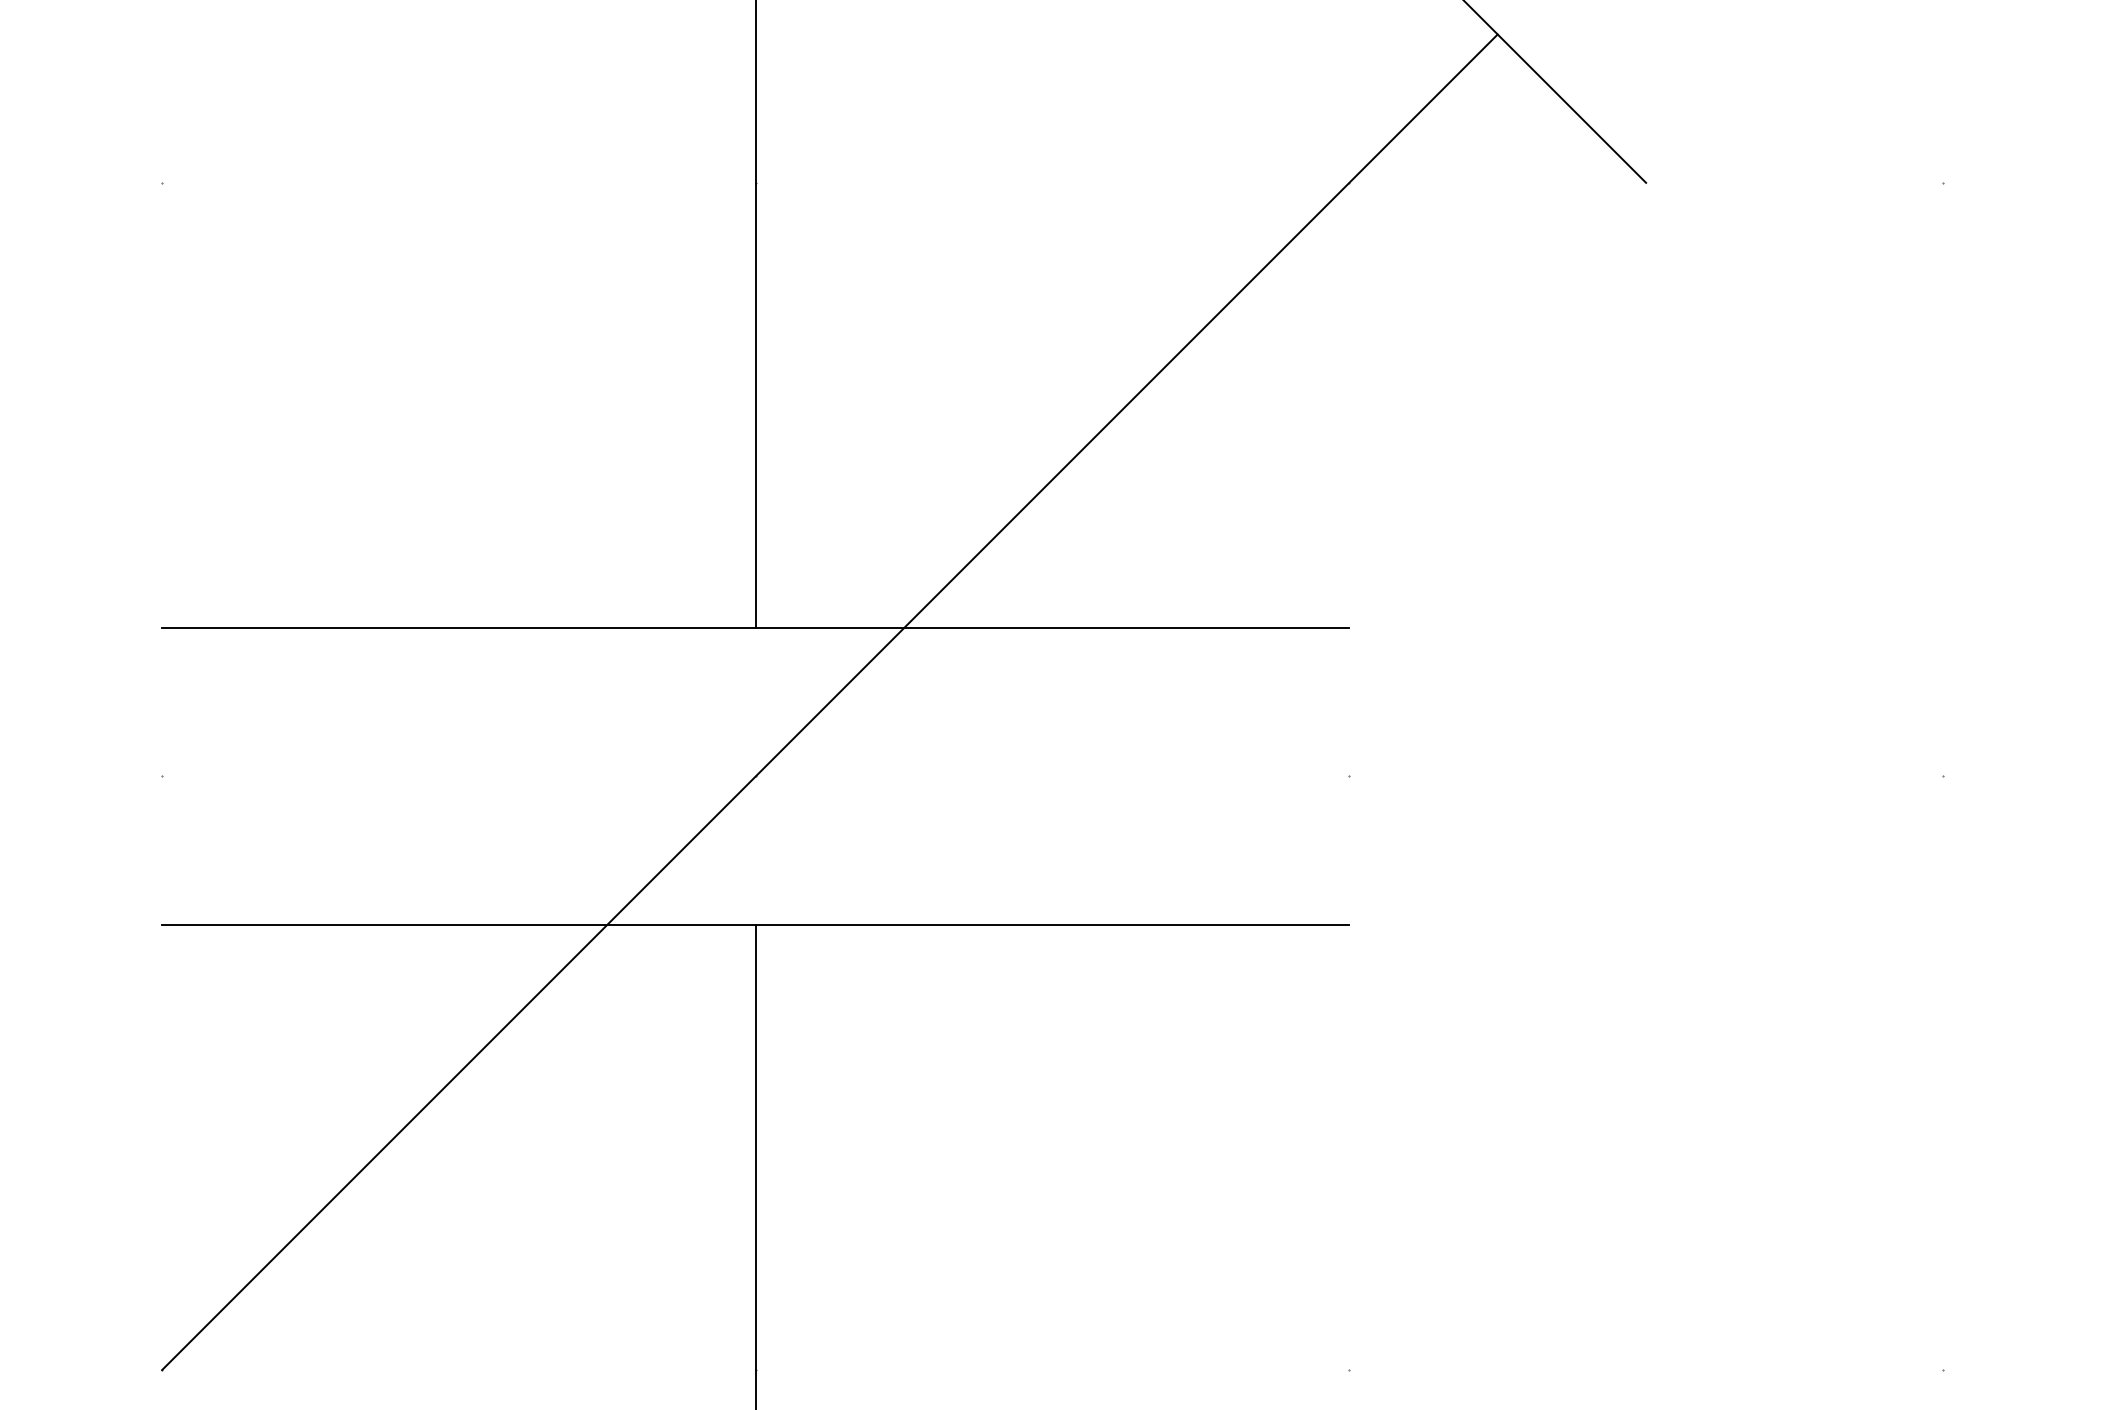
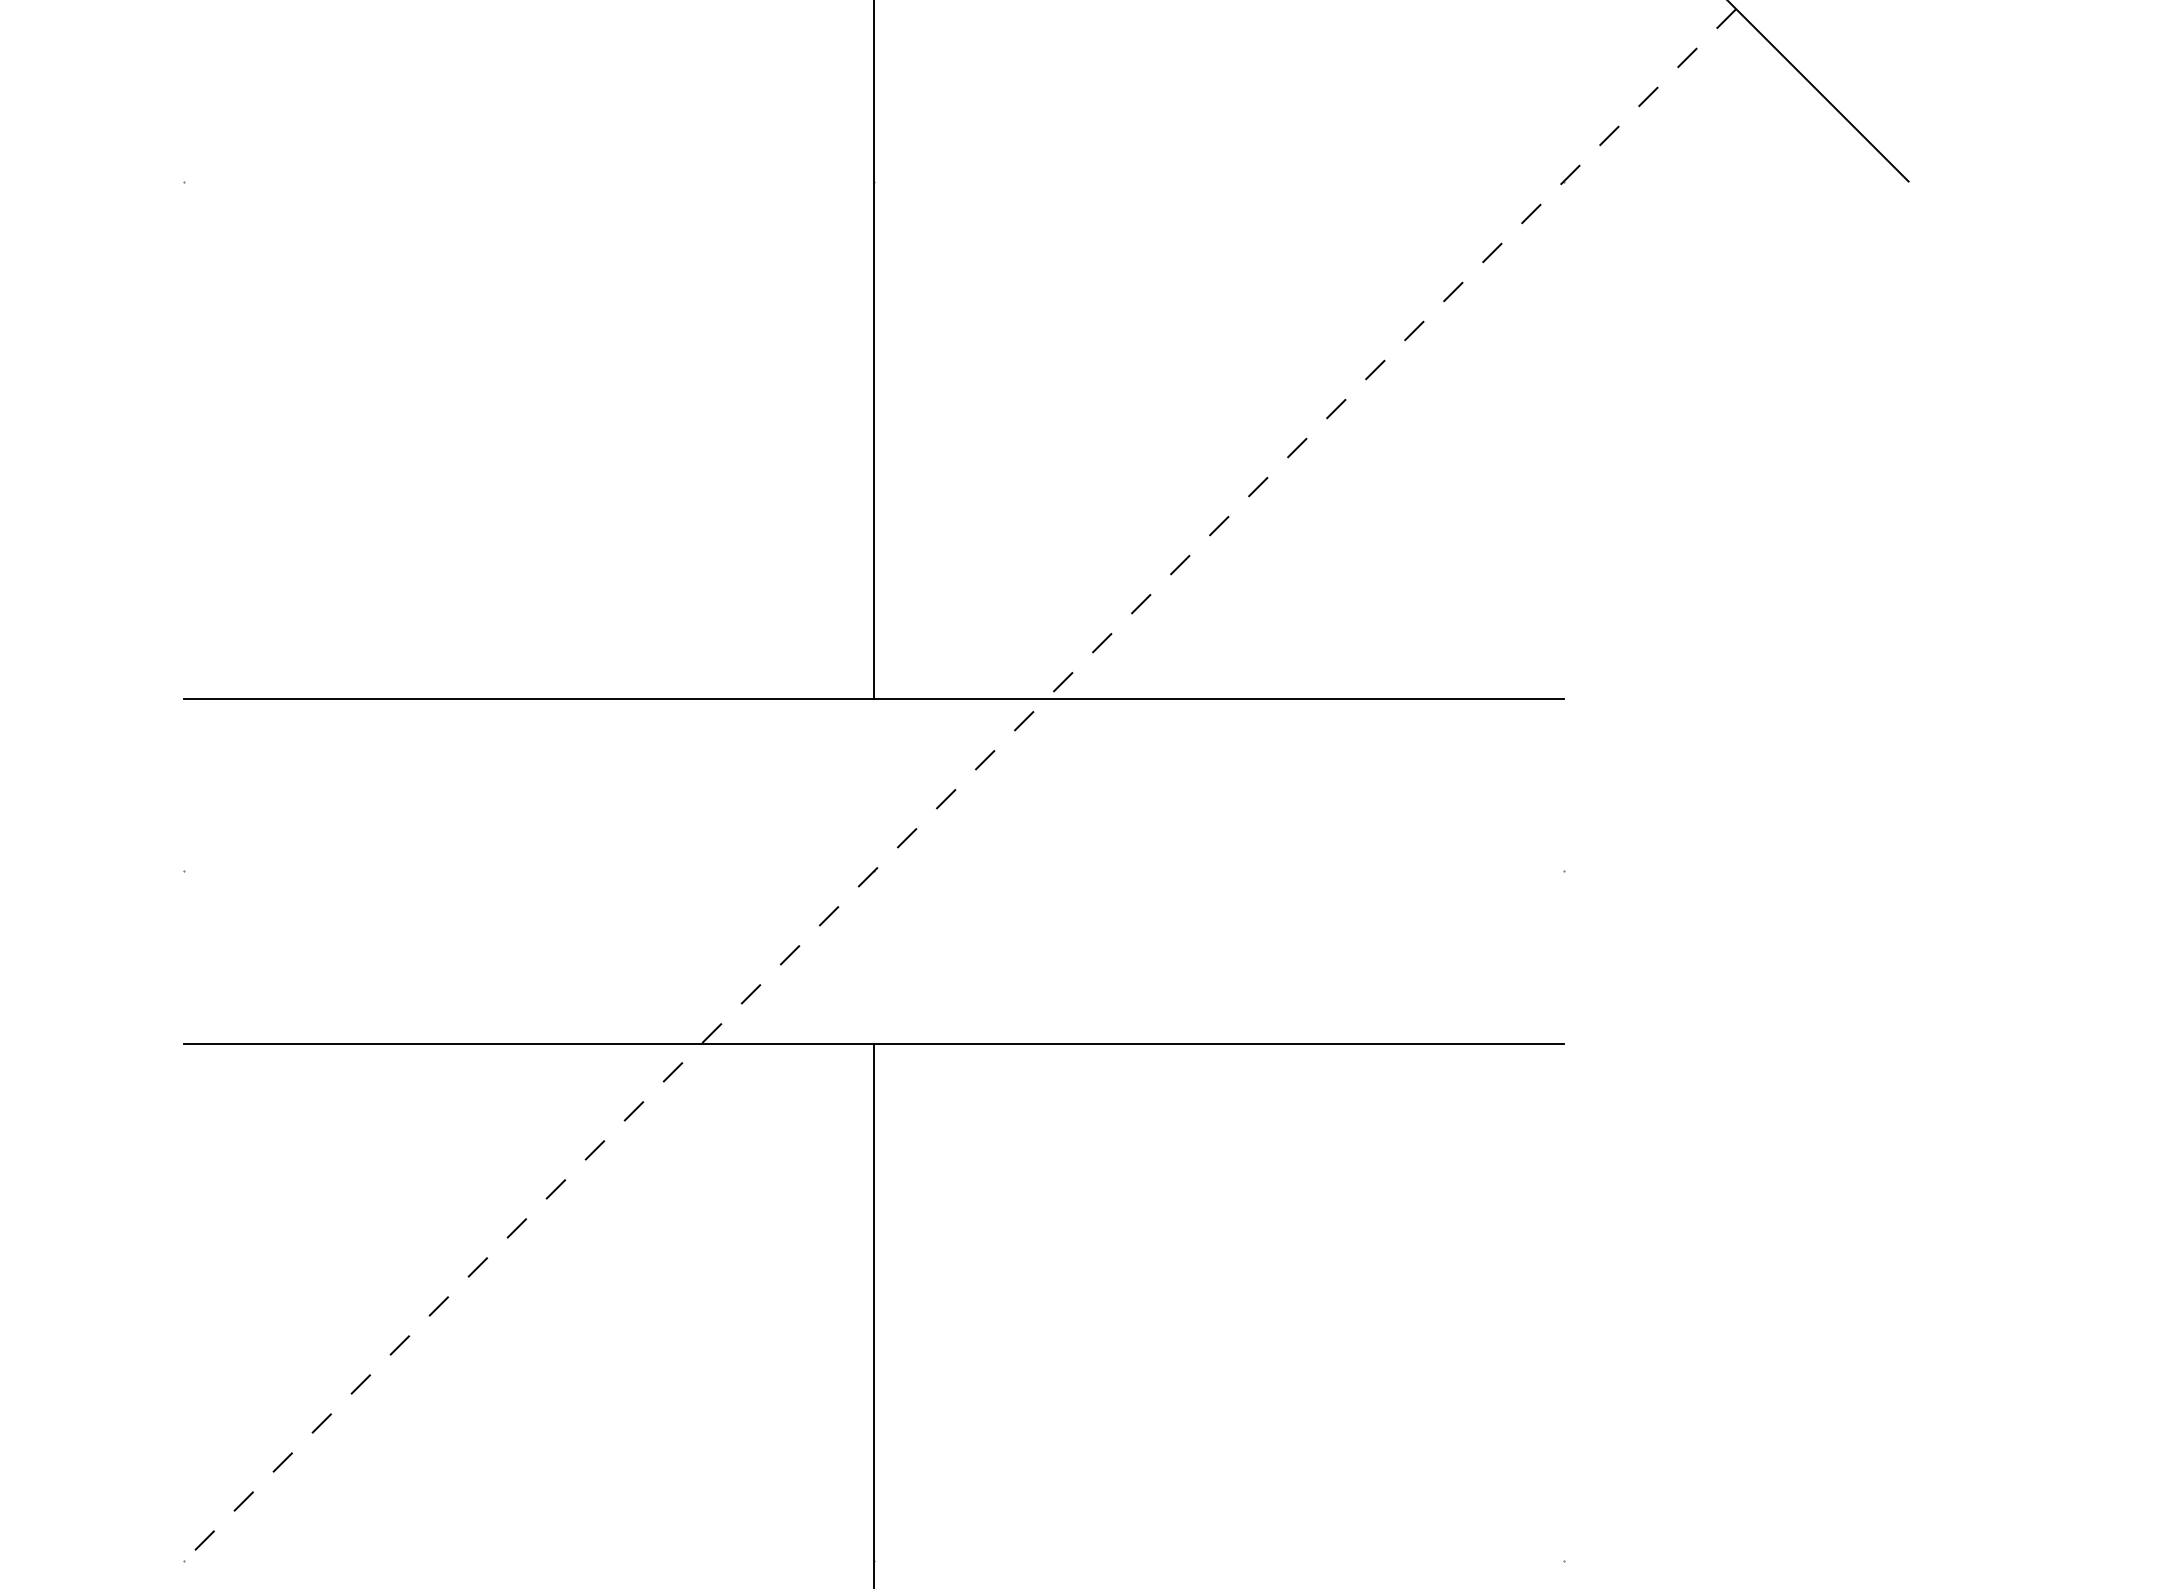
line: (829, 702) -> (959, 785), solid -> dashed

